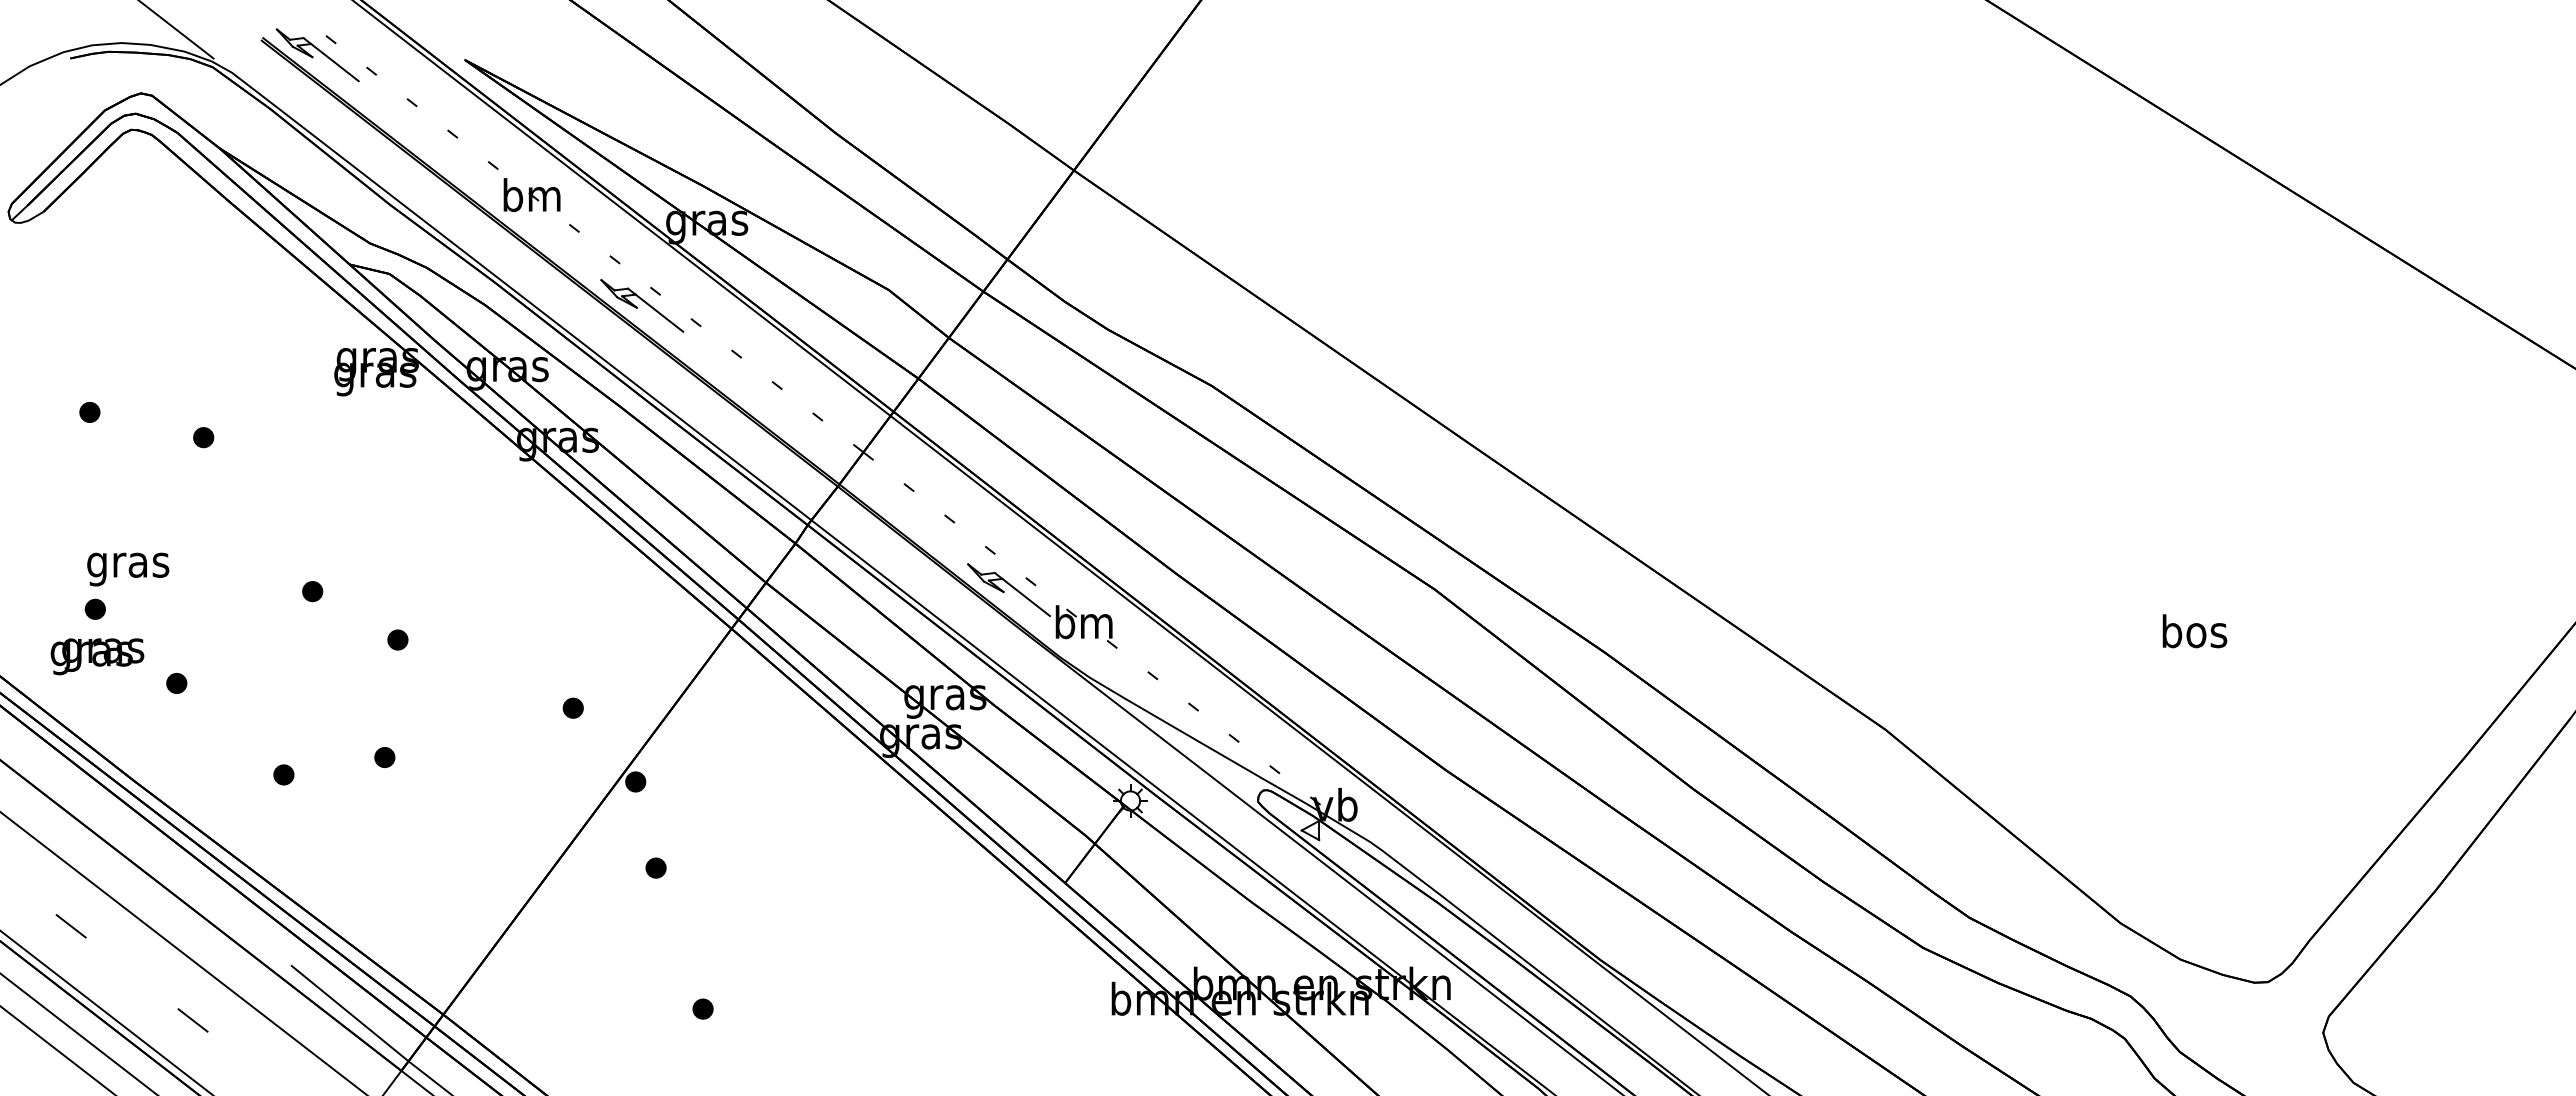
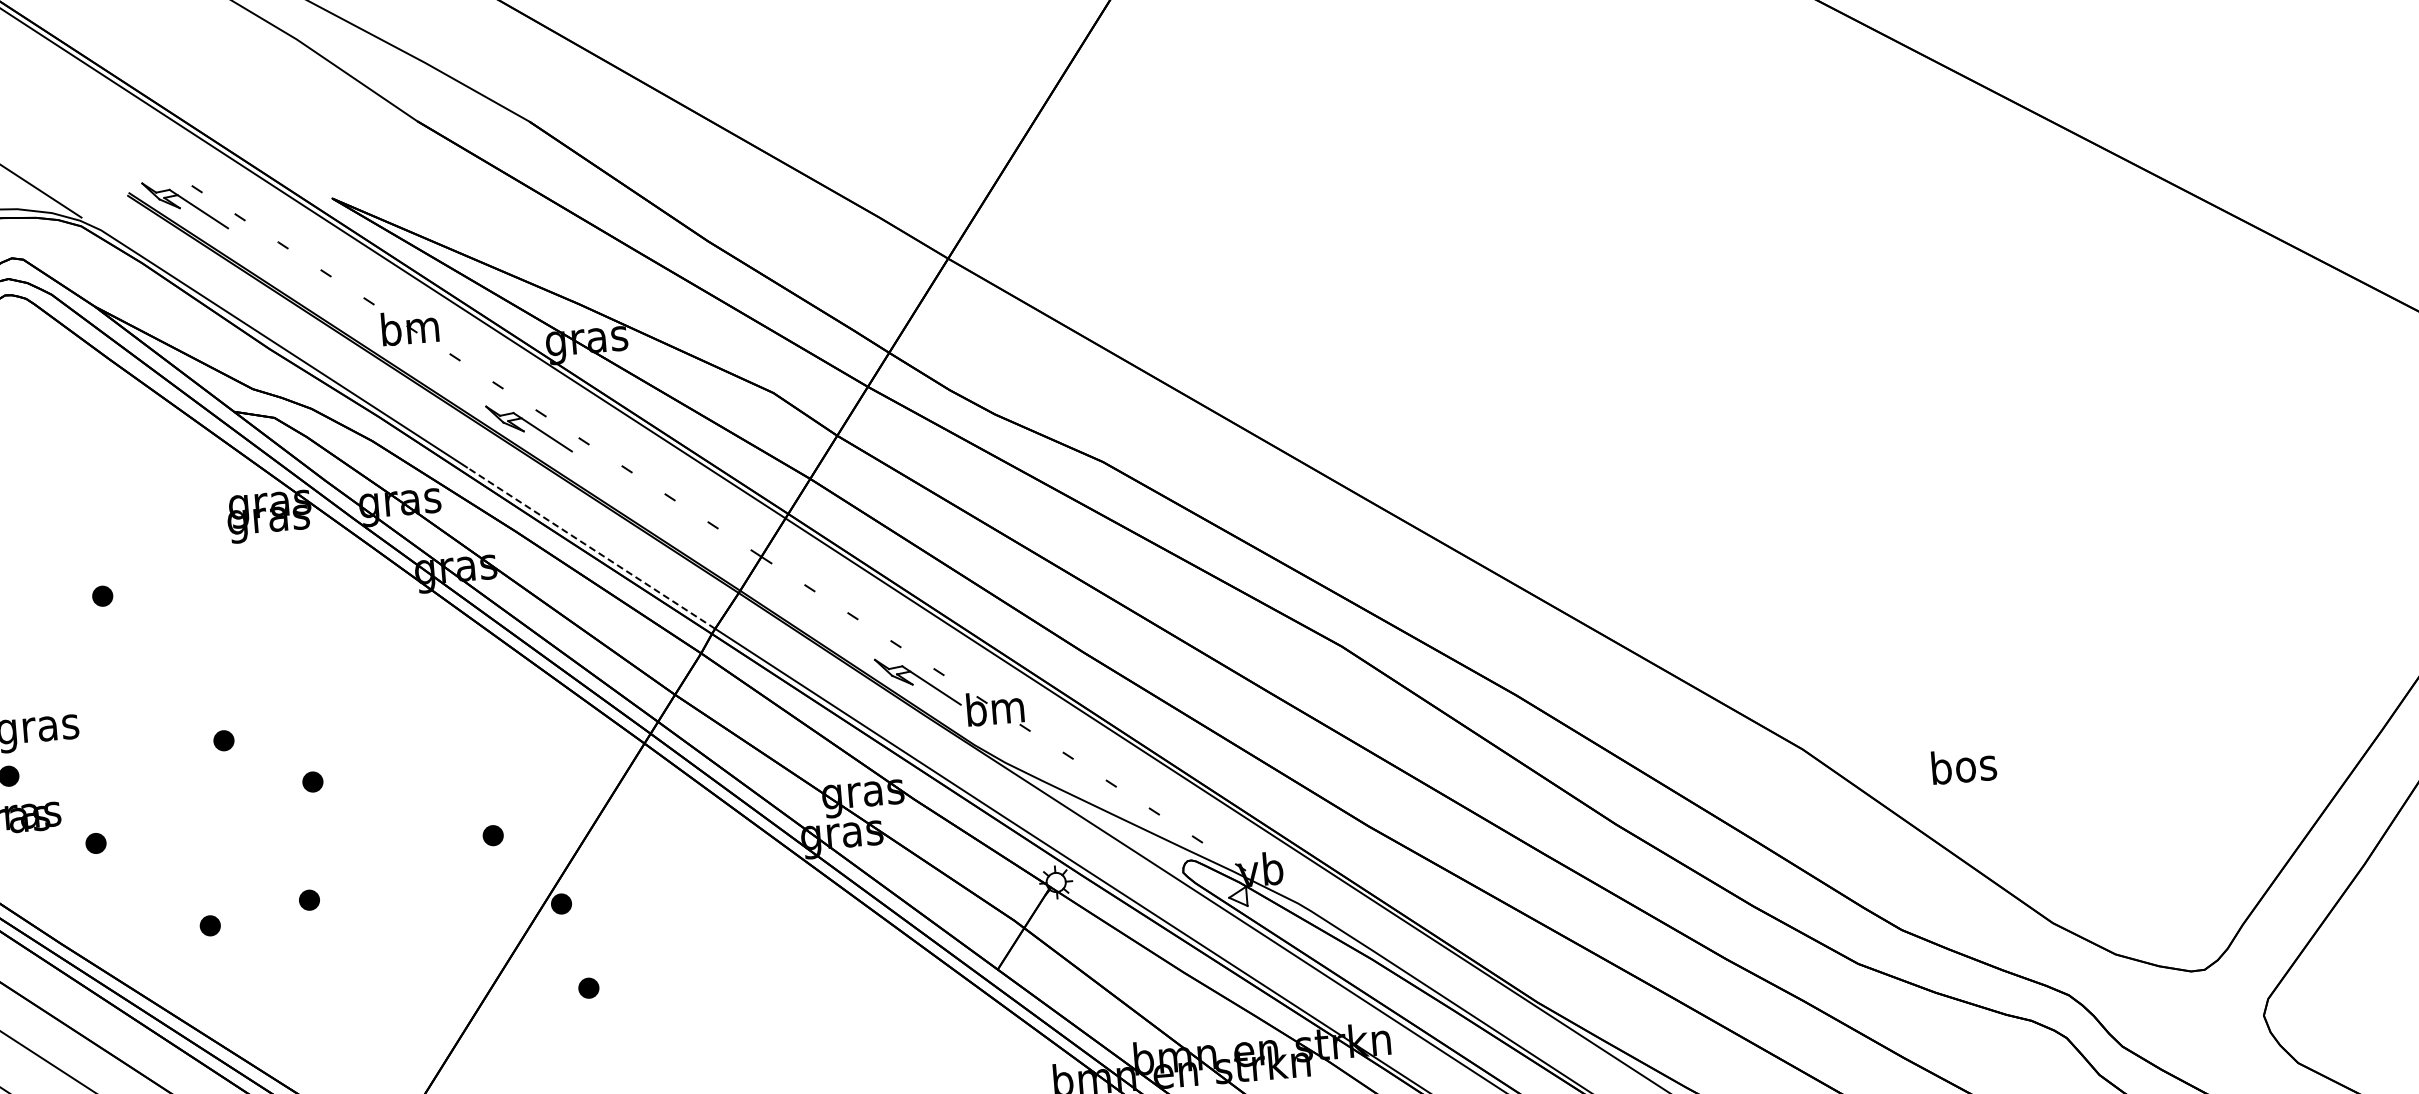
line: (694, 429) -> (591, 547), solid -> dashed
text: (2194, 631) -> (1963, 766), moved

